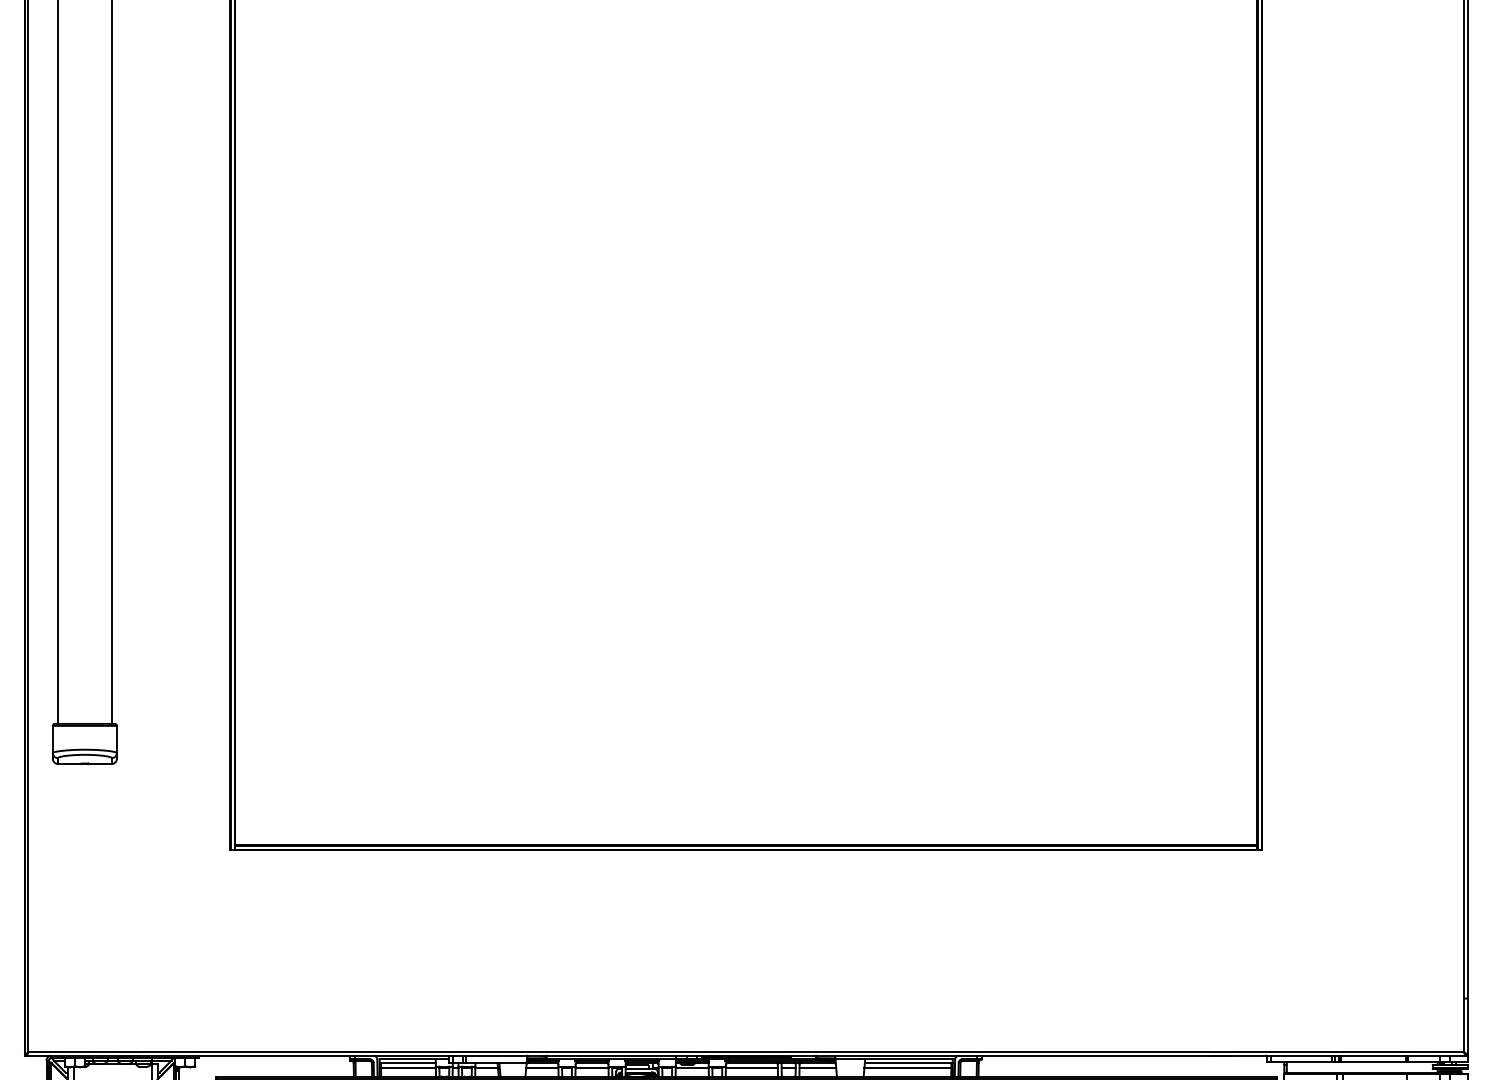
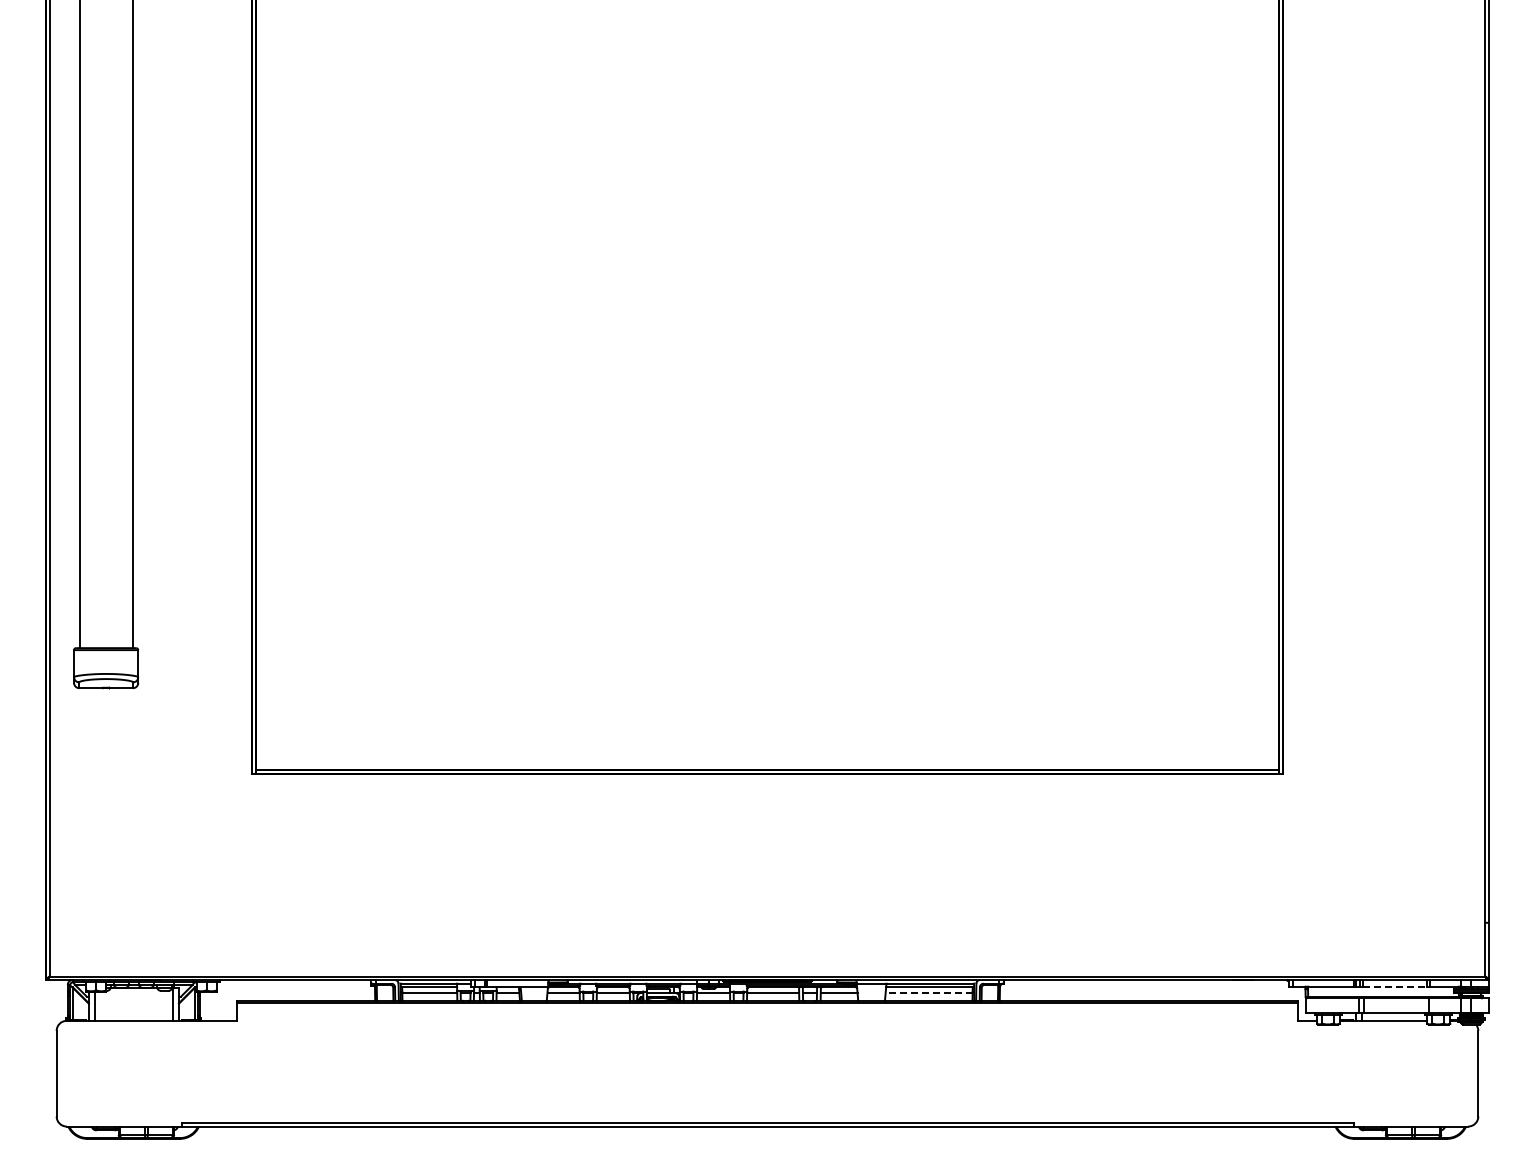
line: (1374, 1062) -> (1395, 986), solid -> dashed
line: (907, 1068) -> (928, 992), solid -> dashed

